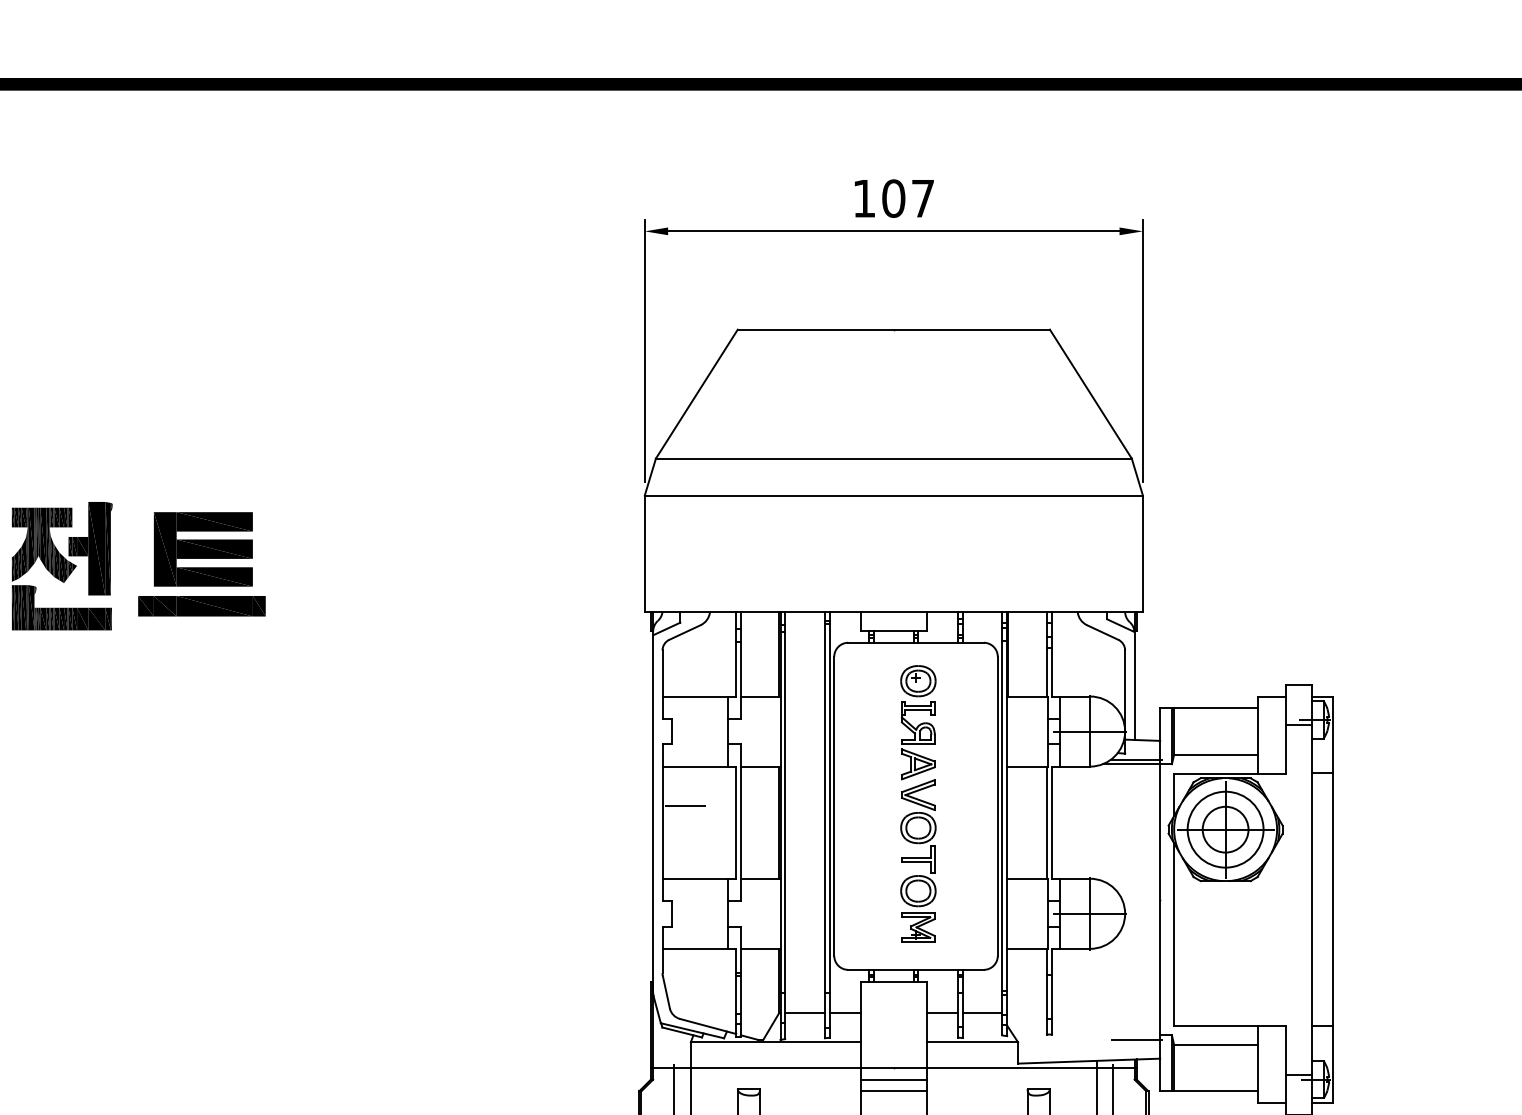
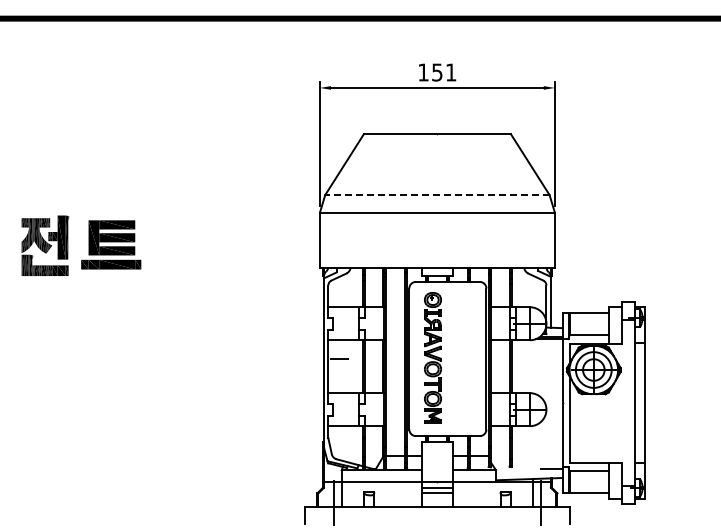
text: (908, 198) -> (444, 72), 107 -> 151
line: (891, 459) -> (436, 195), solid -> dashed
part: (917, 803) -> (432, 357), moved

